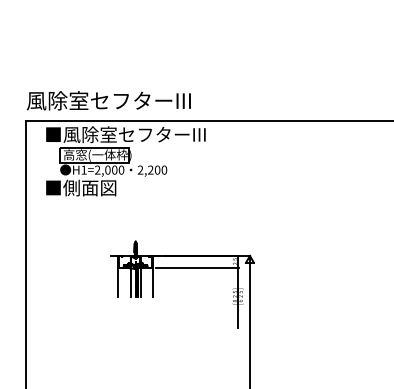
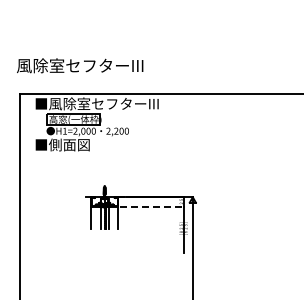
text: (109, 100) -> (80, 65), moved
line: (197, 267) -> (152, 206), solid -> dashed

